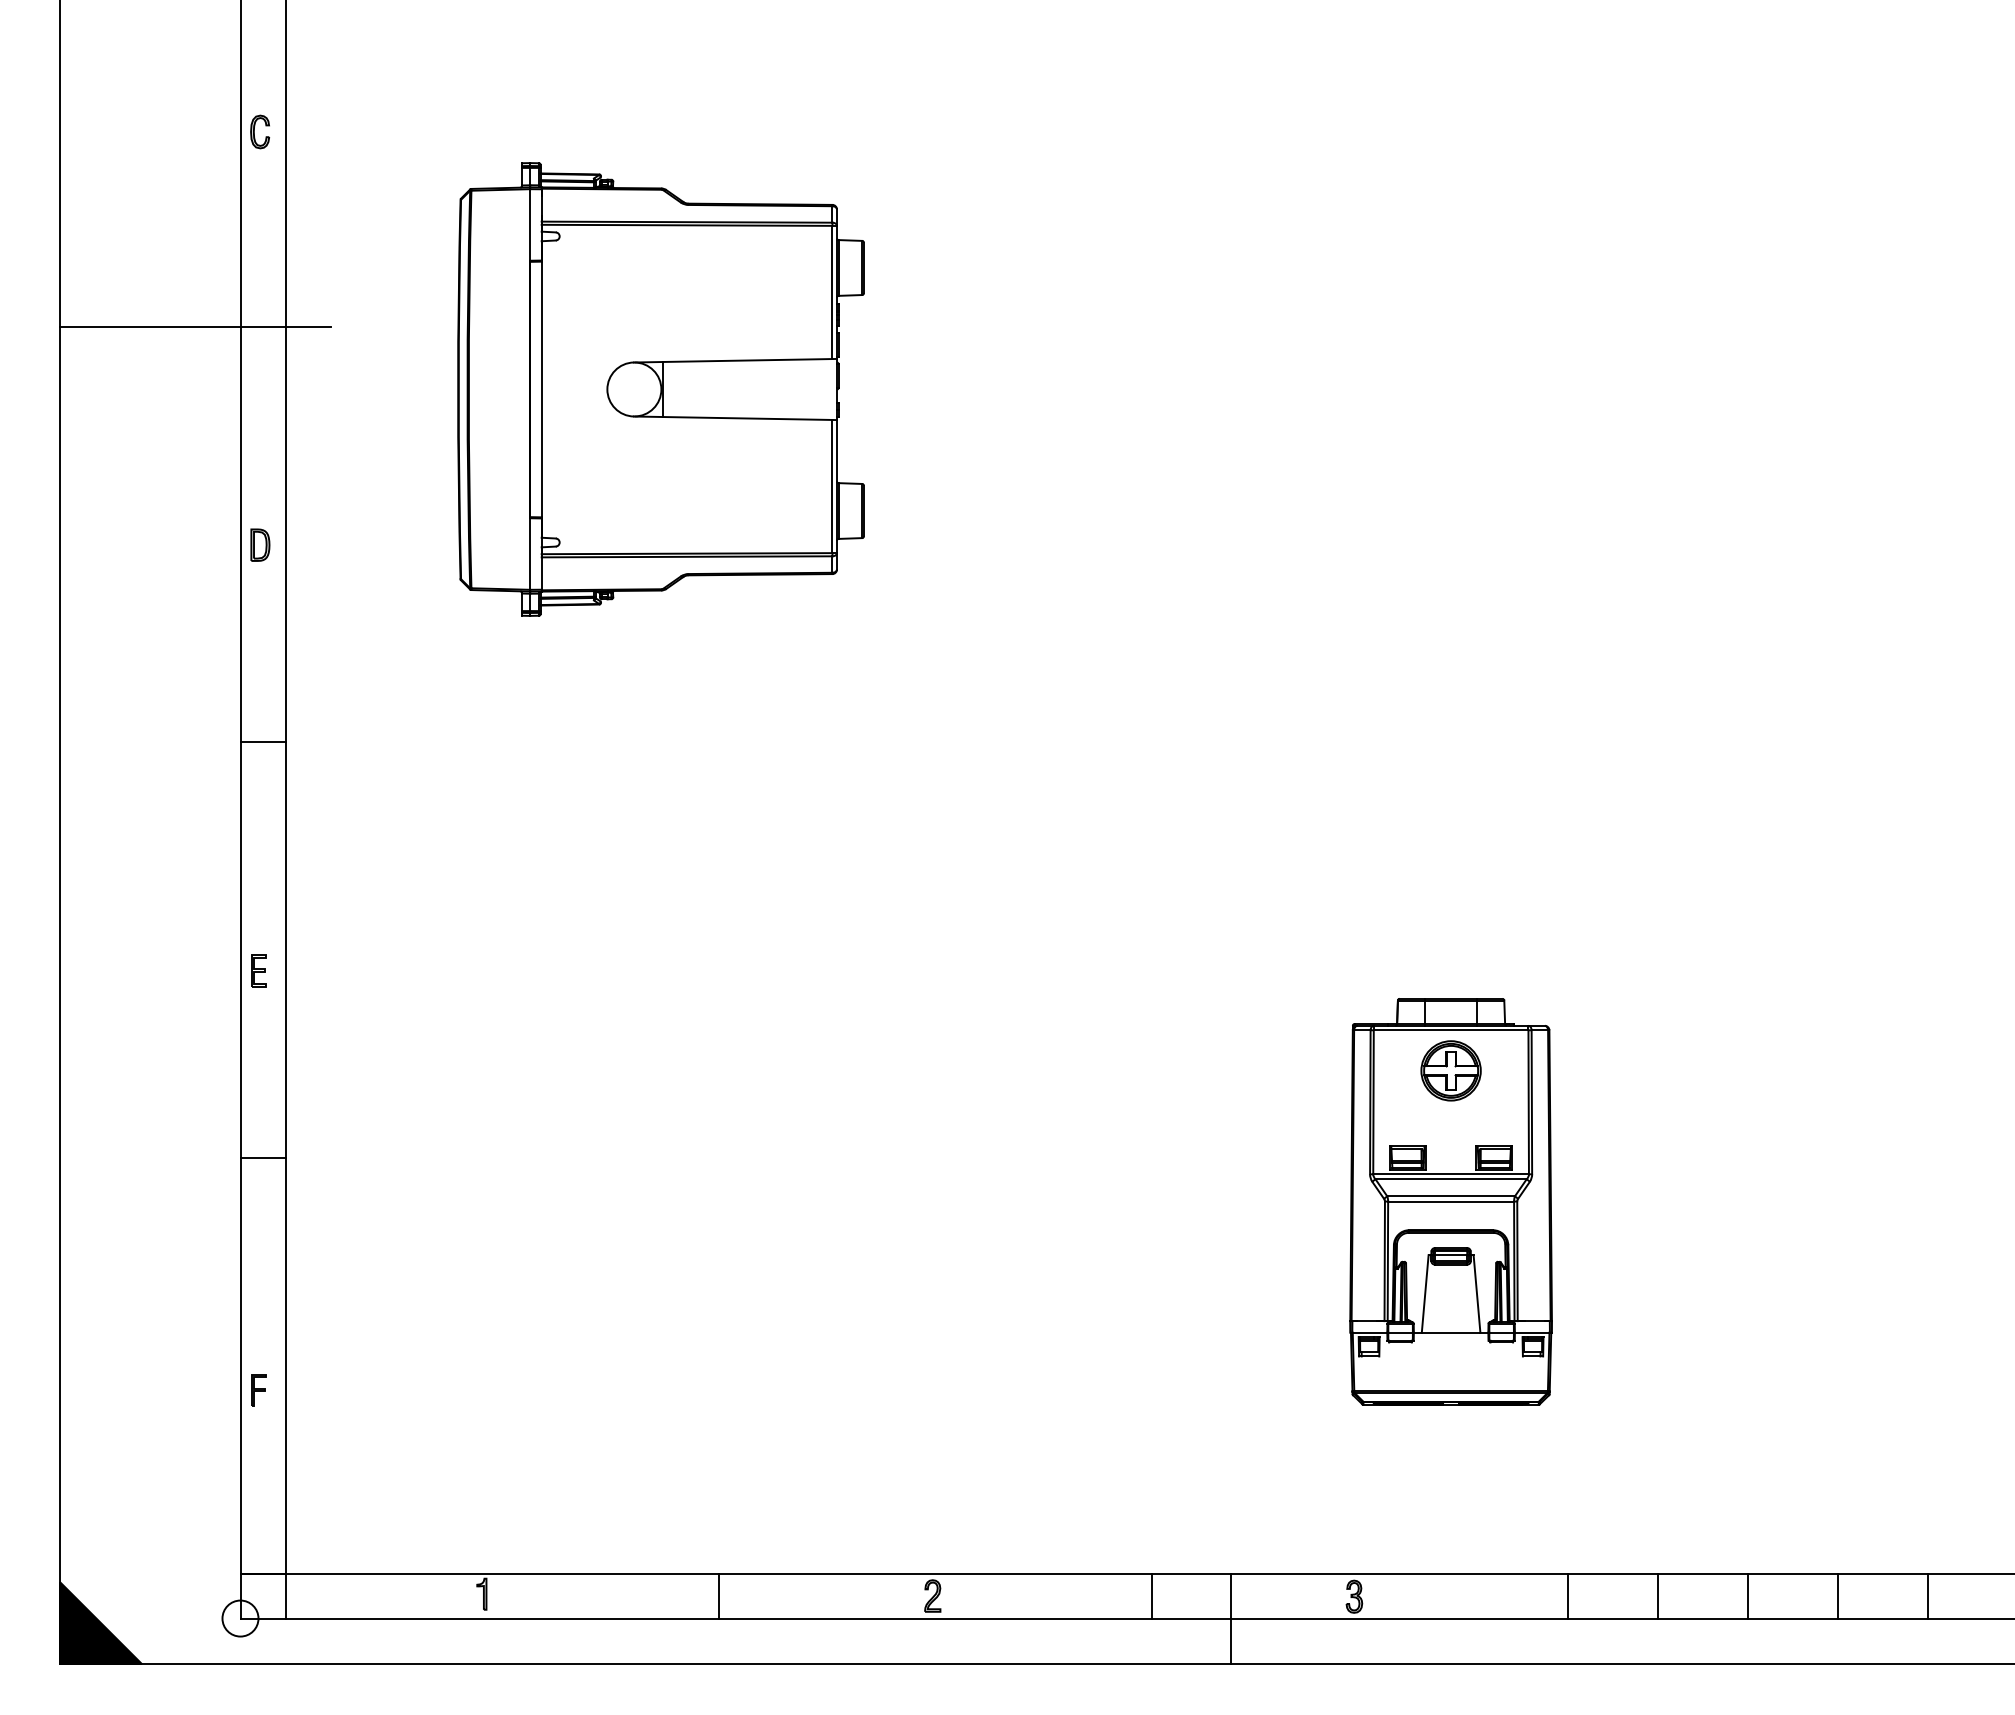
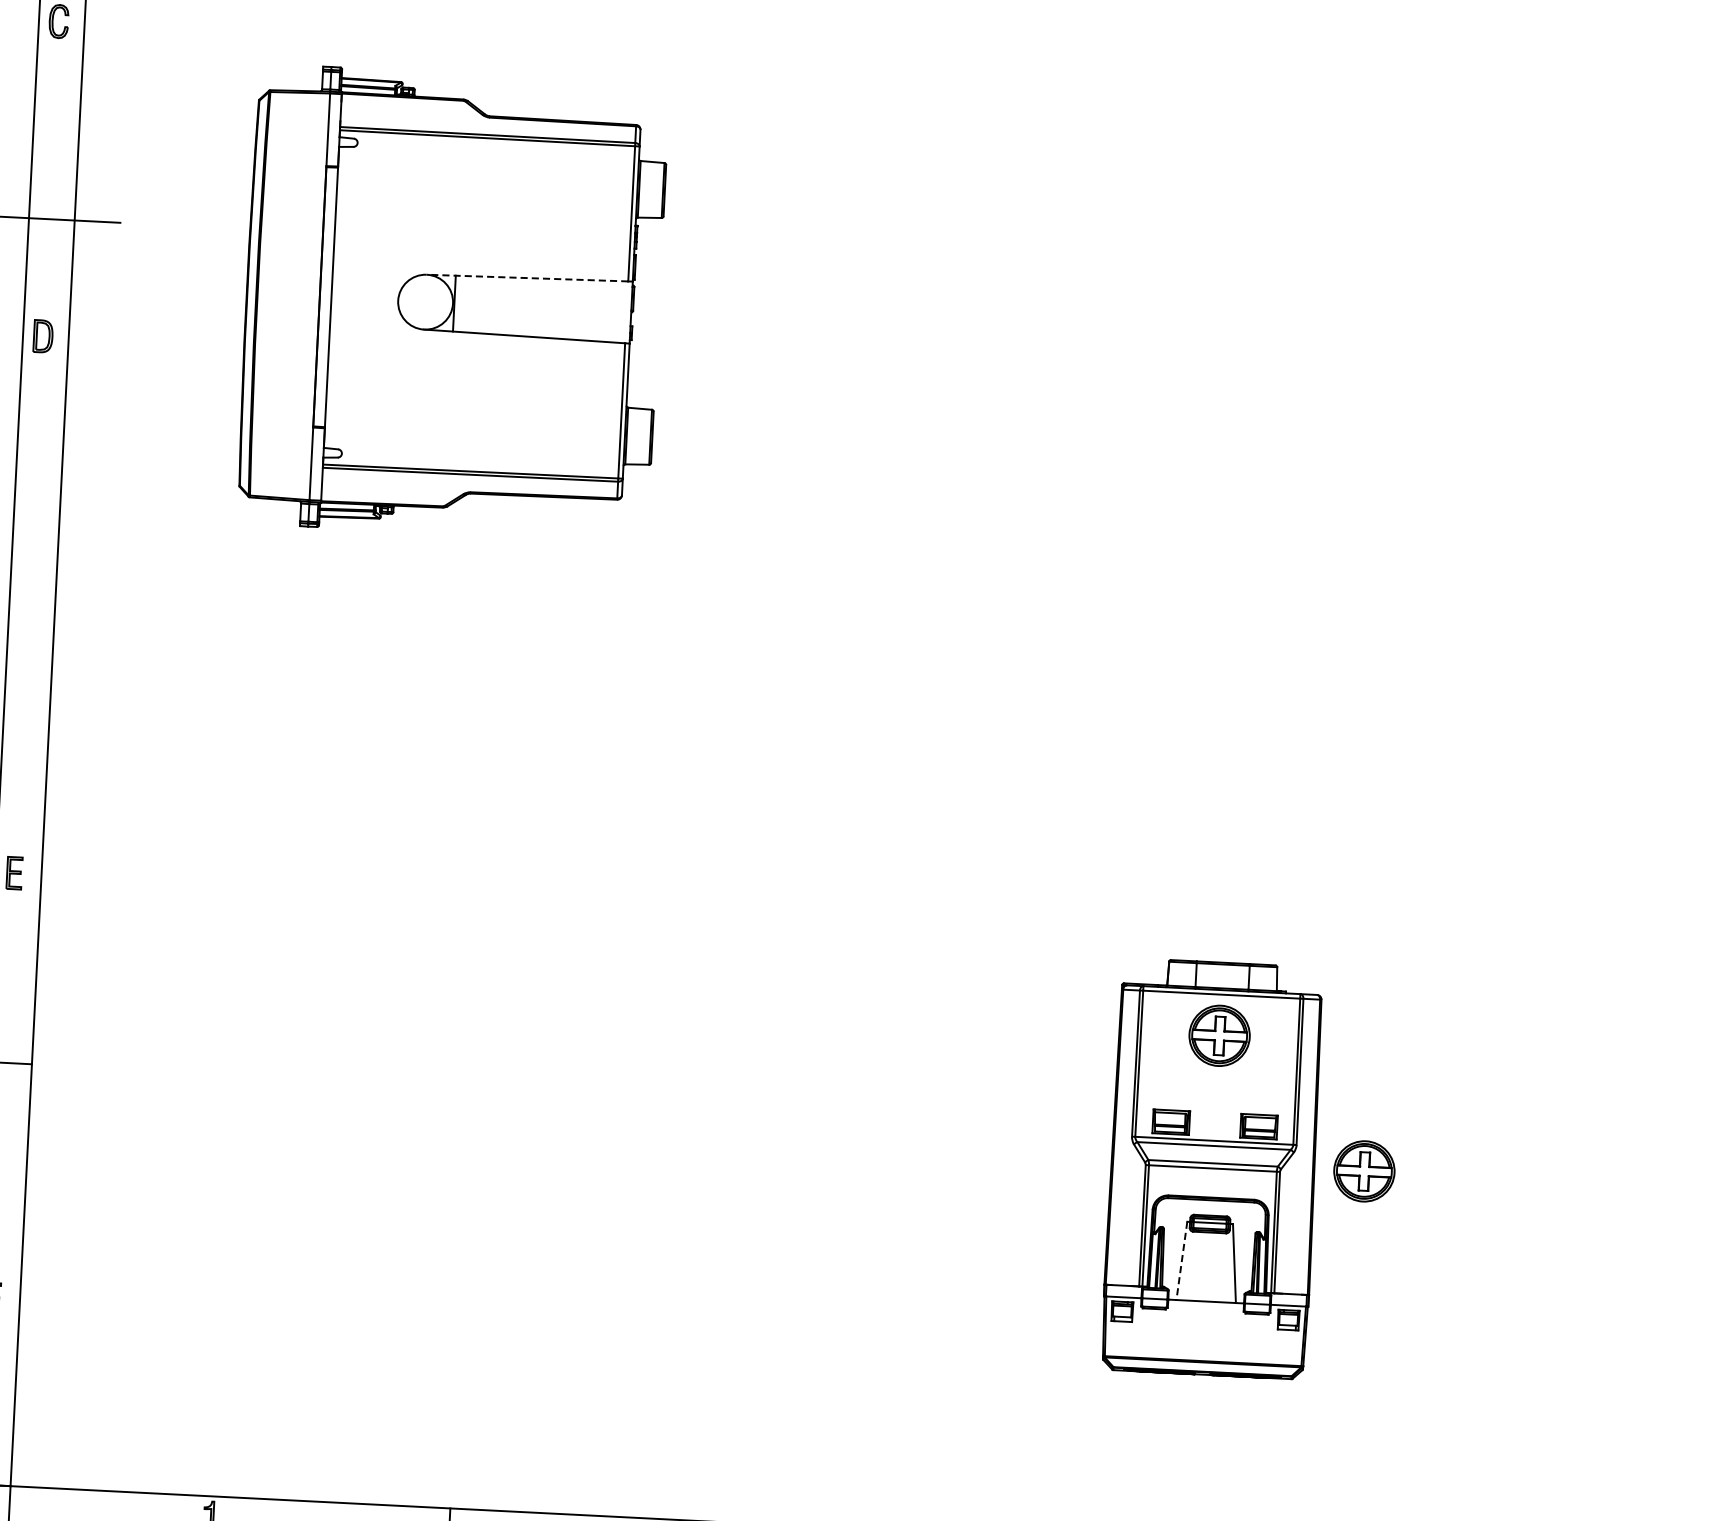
line: (732, 360) -> (526, 277), solid -> dashed
part: (260, 544) -> (43, 335), moved
line: (262, 742) -> (29, 641), removed
part: (1599, 1196) -> (1363, 1170), added
line: (1425, 1293) -> (1182, 1260), solid -> dashed

